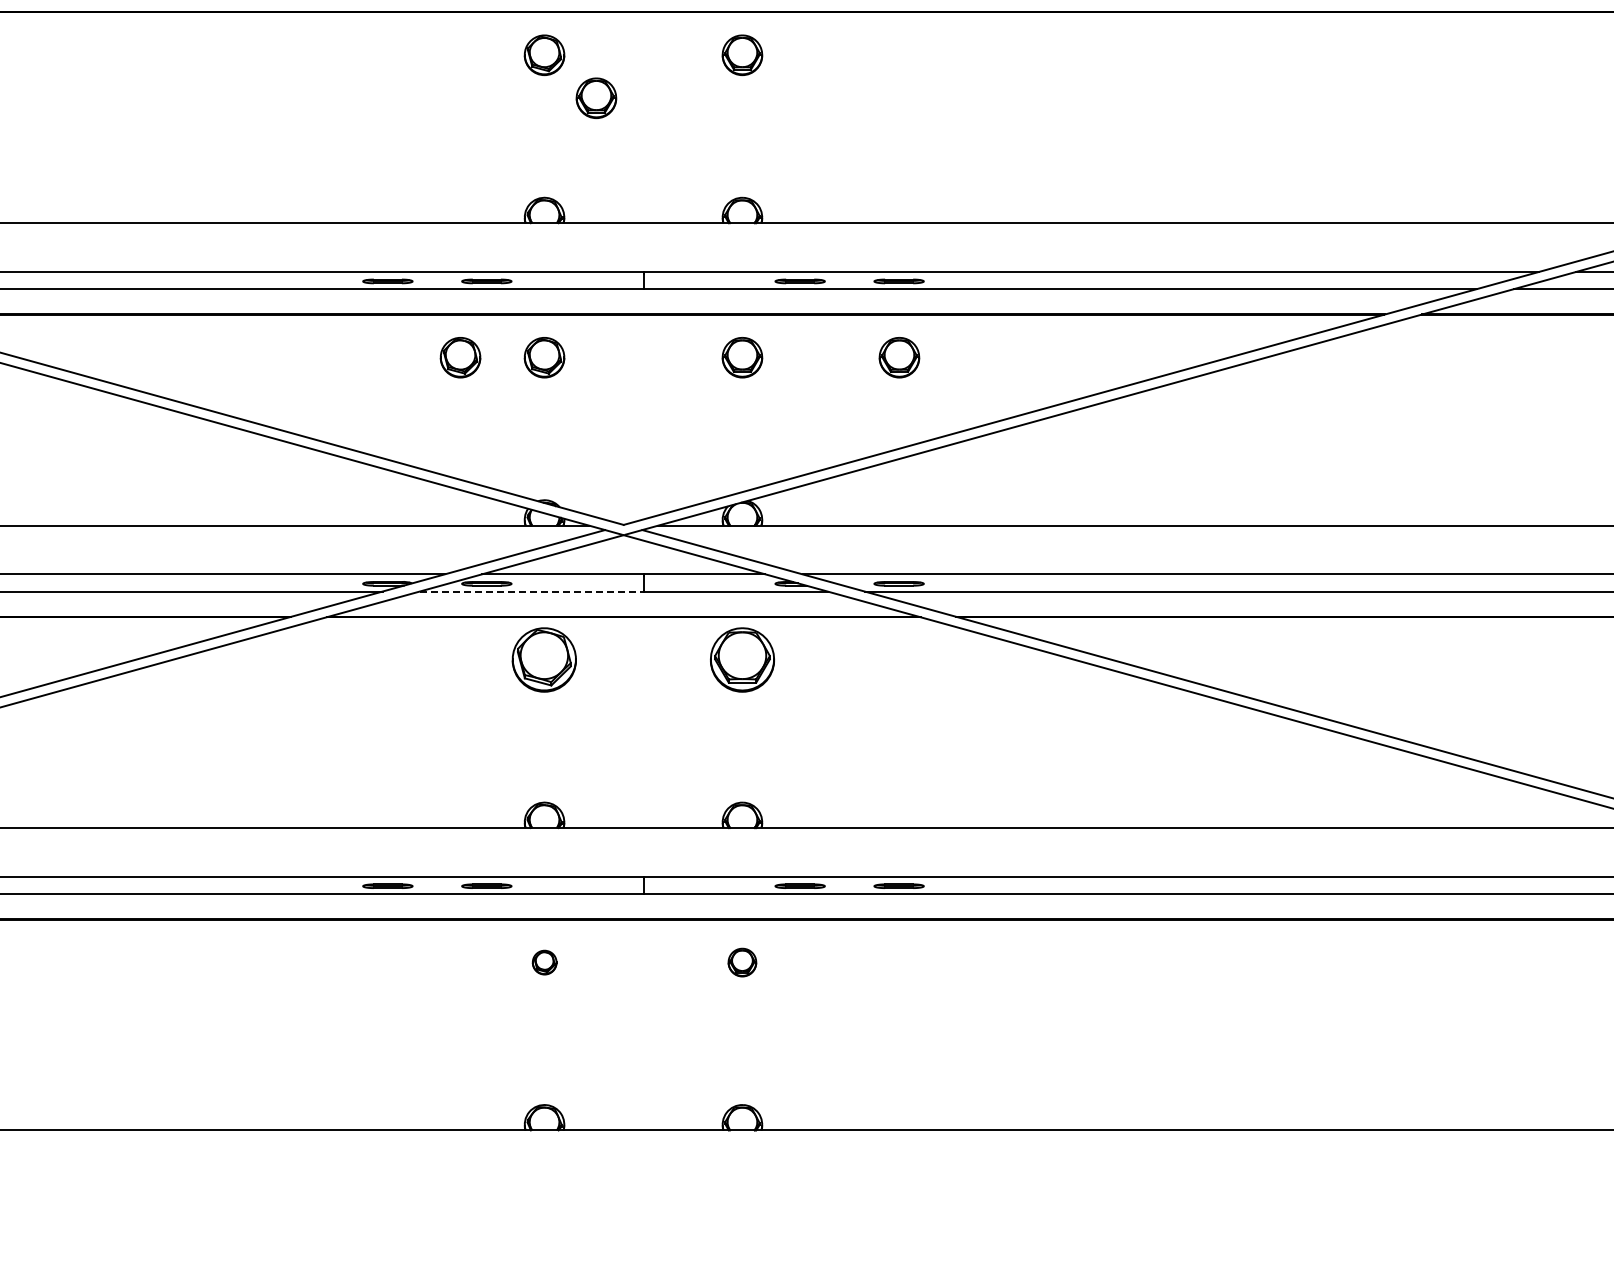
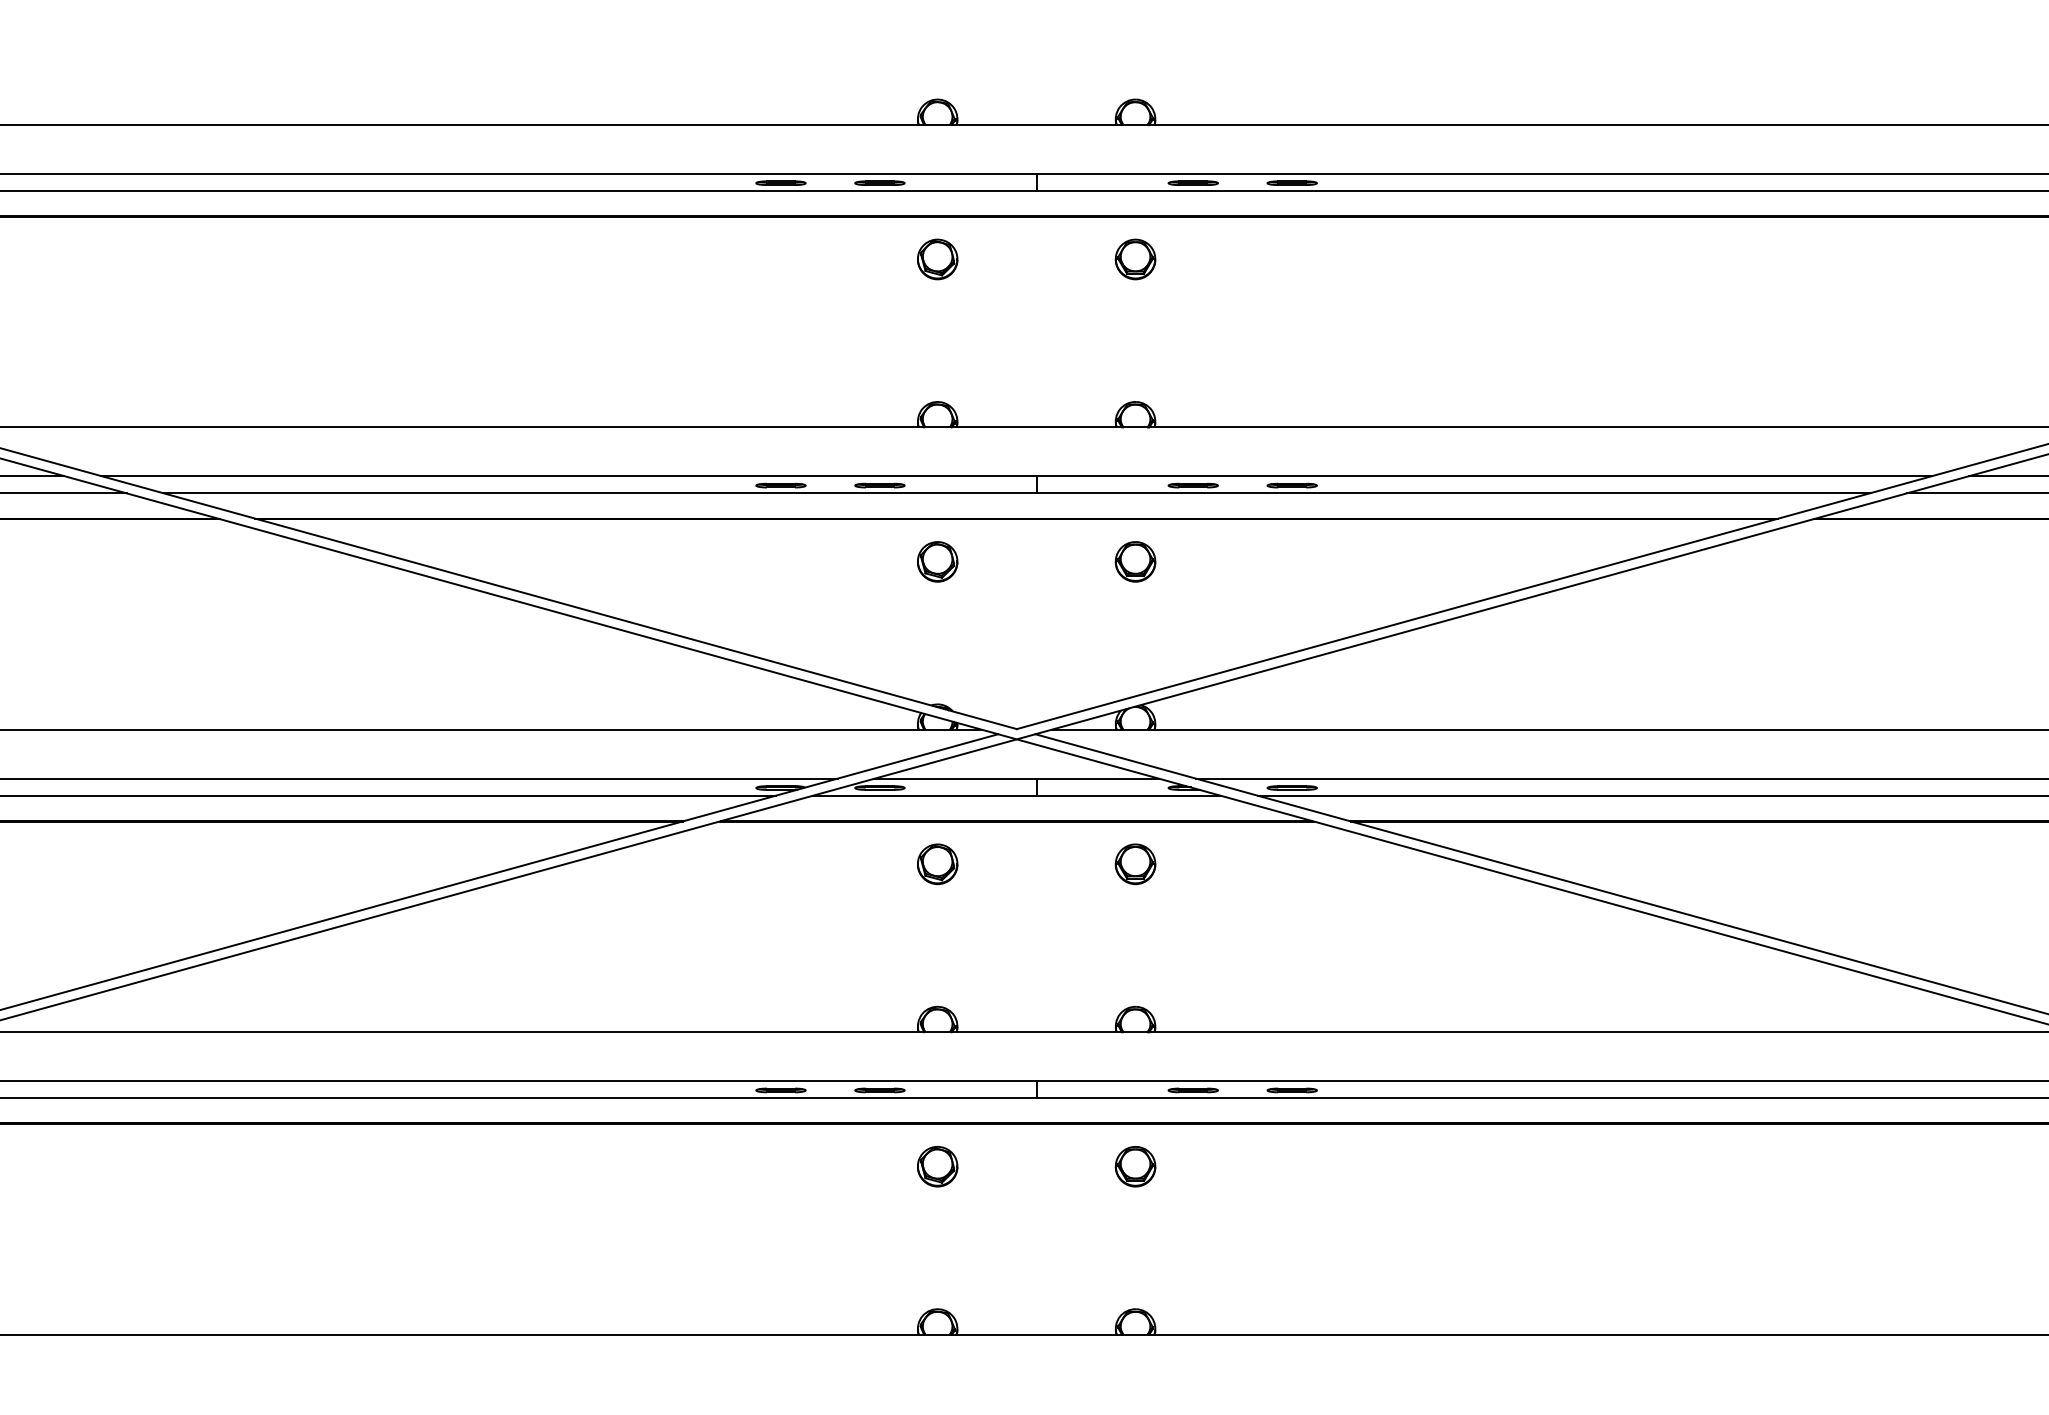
part: (596, 98) -> (989, 302), removed
part: (460, 357) -> (853, 561), removed
part: (899, 357) -> (1292, 561), removed
line: (531, 591) -> (924, 795), dashed -> solid
part: (544, 660) -> (937, 864), size x0.62
part: (742, 660) -> (1135, 864), size x0.62
part: (544, 962) -> (937, 1166), size x1.67
part: (742, 962) -> (1135, 1166), size x1.43

